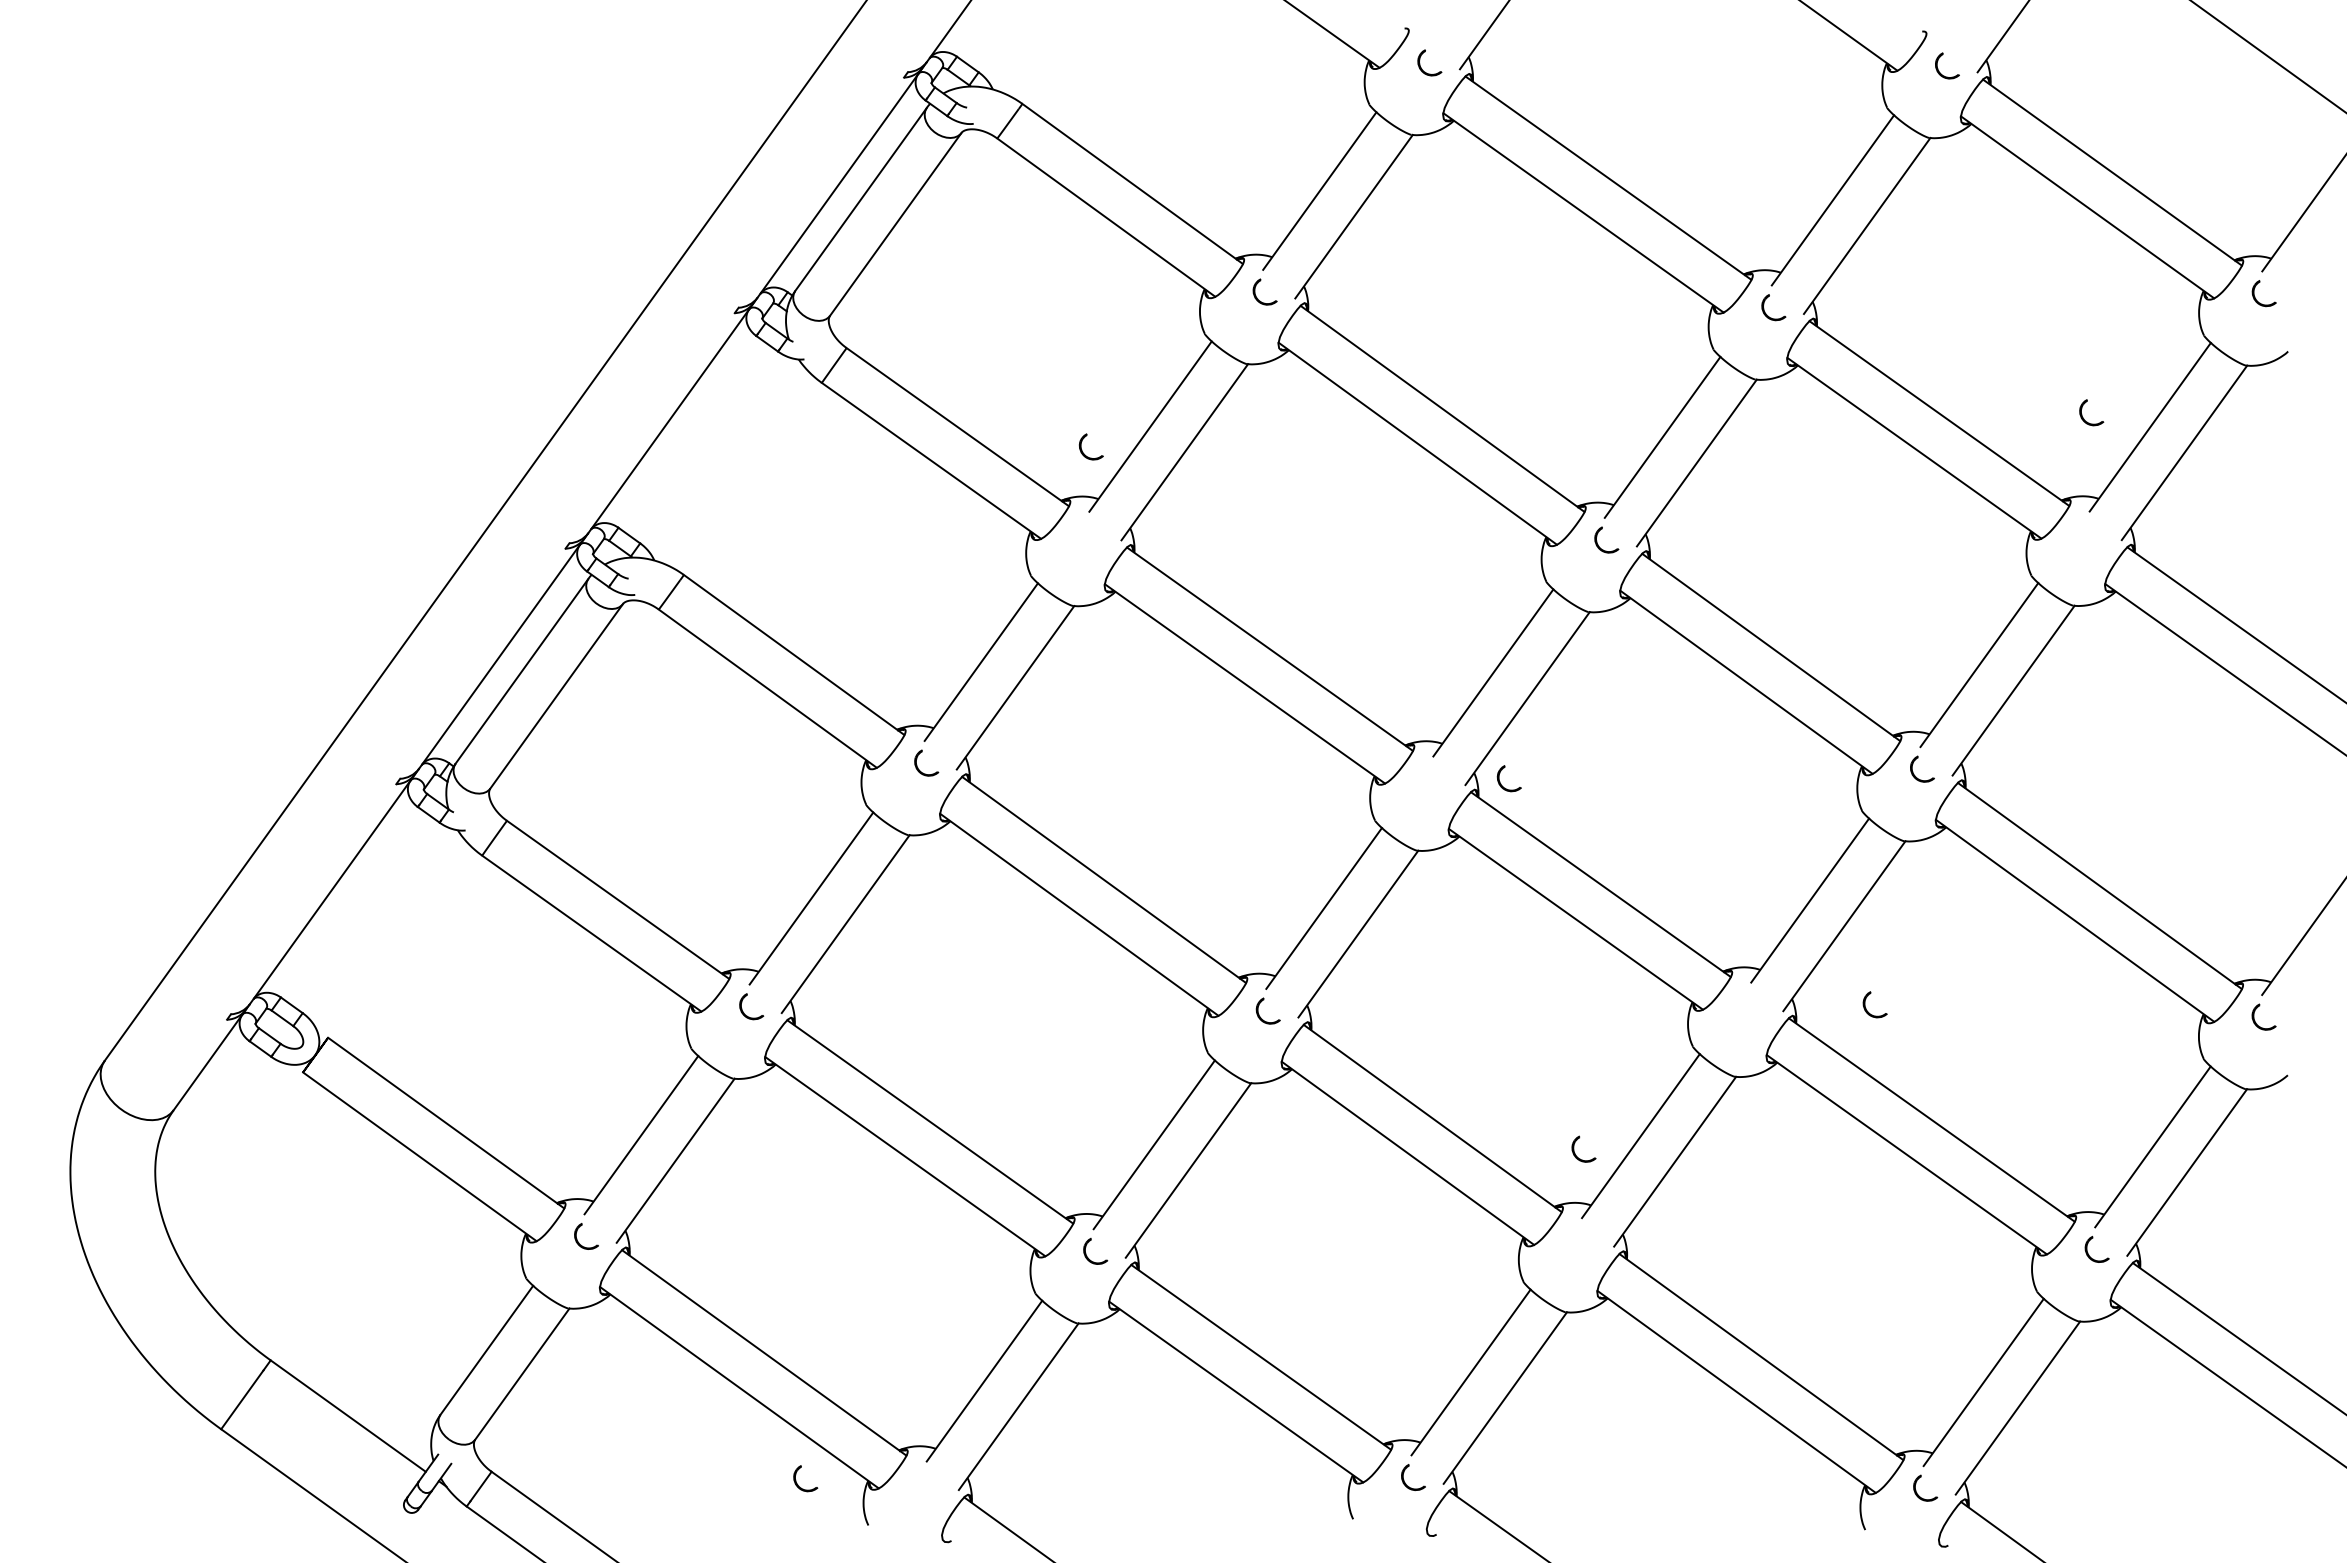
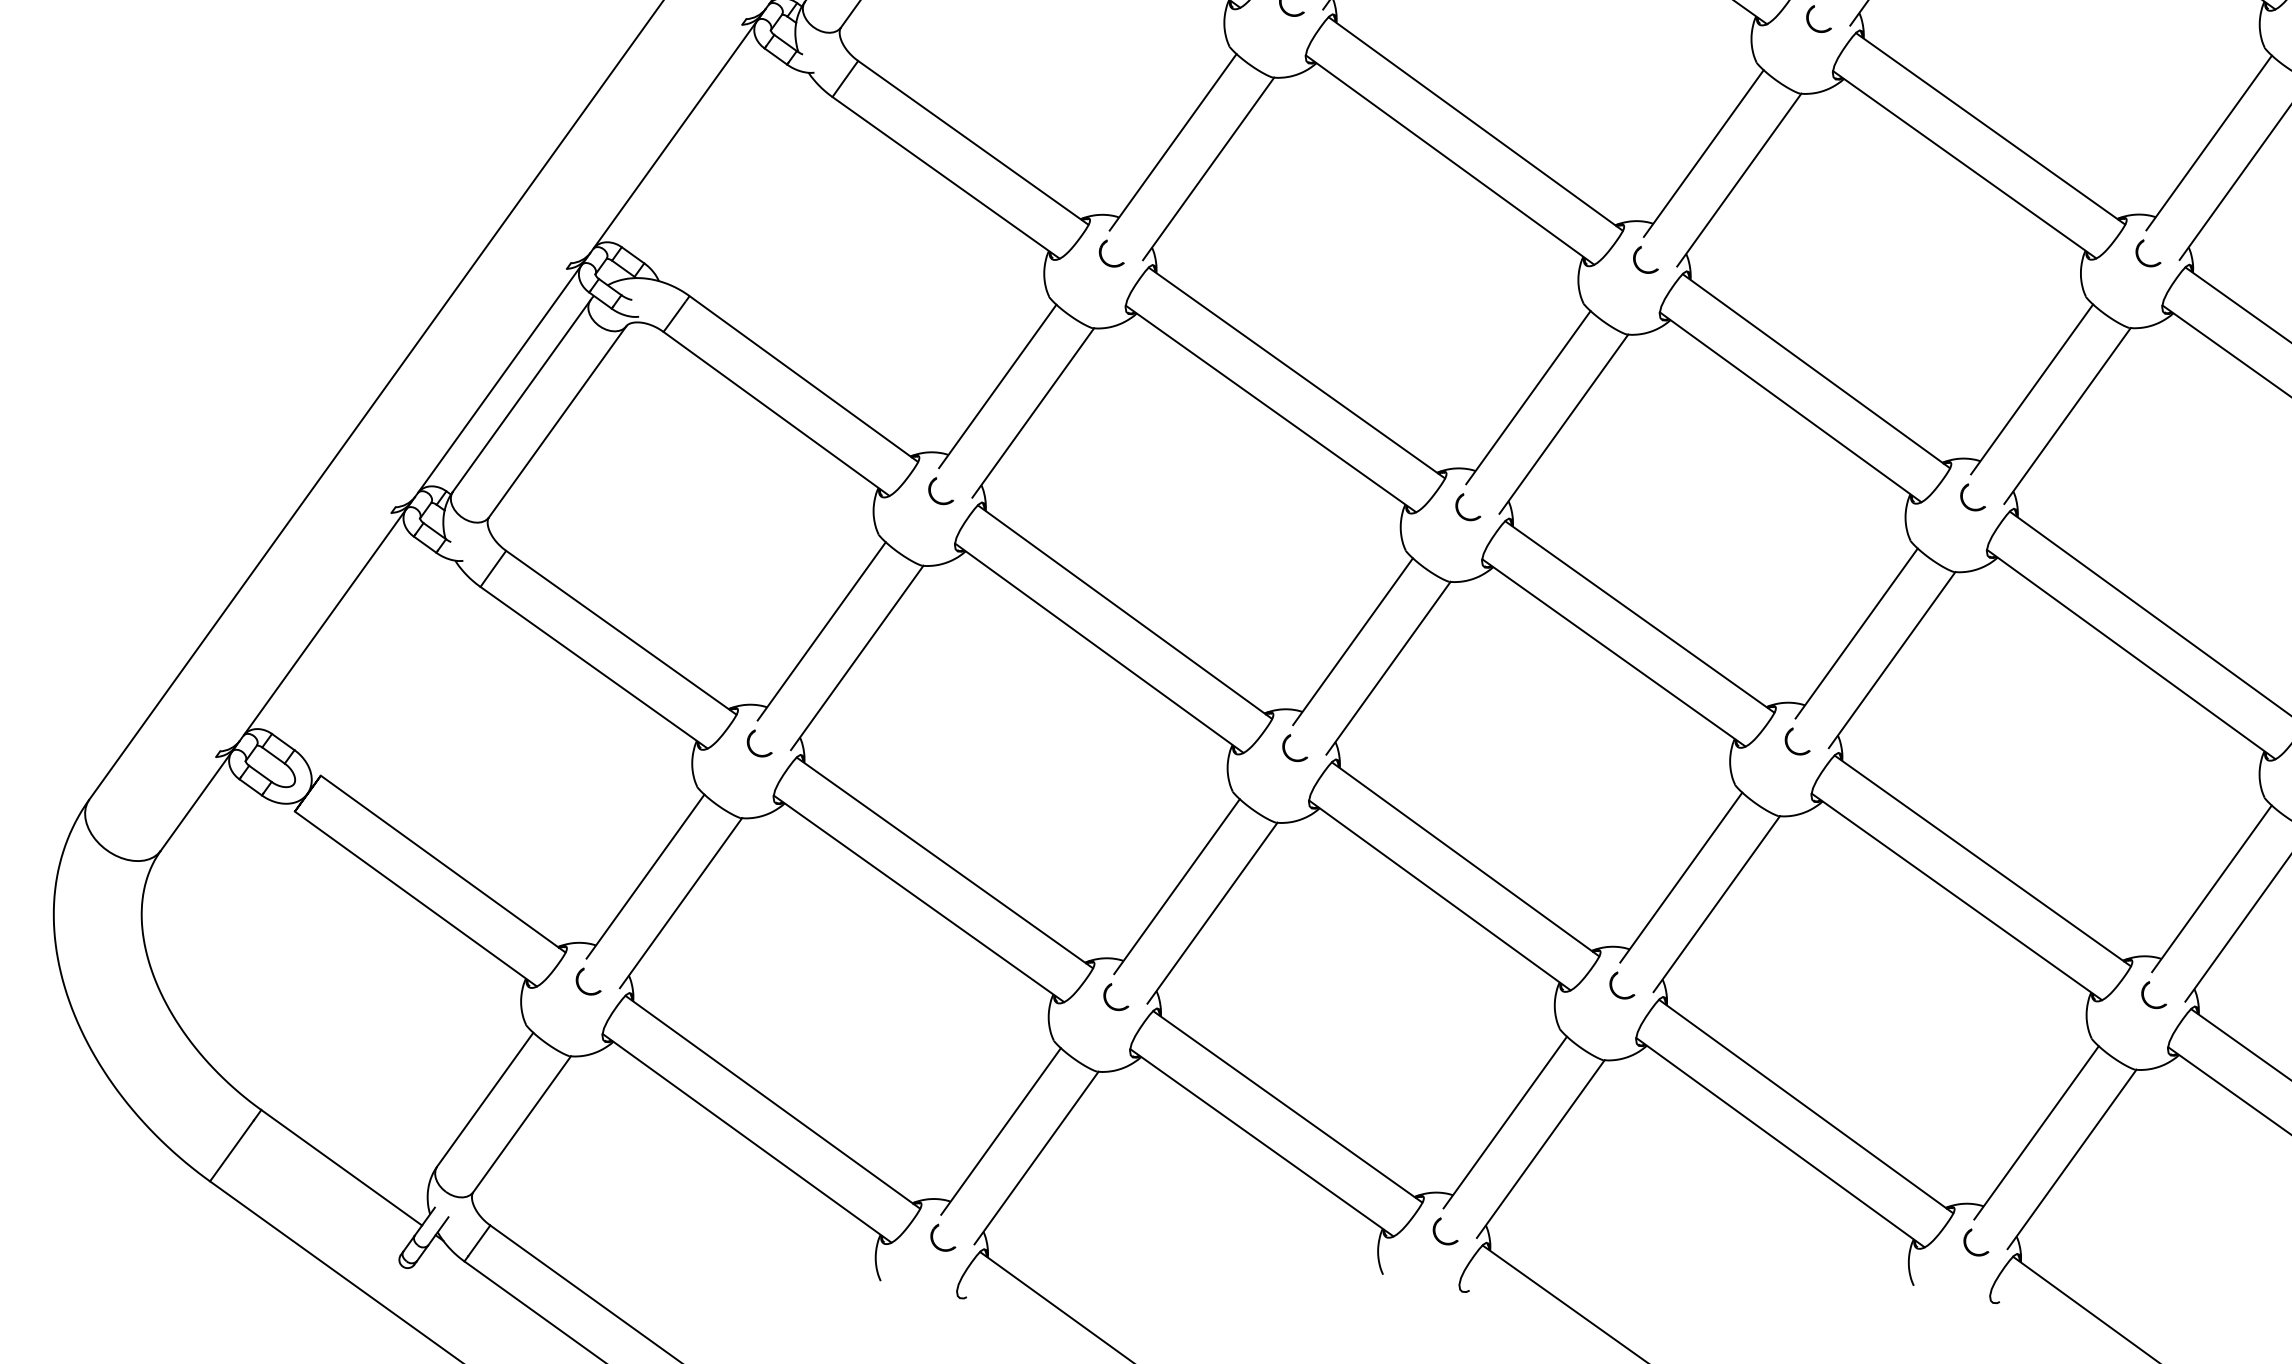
part: (2082, 414) -> (2138, 255), moved
part: (1082, 449) -> (1102, 256), moved
part: (1500, 781) -> (1459, 510), moved
part: (1866, 1008) -> (1788, 745), moved
part: (1574, 1148) -> (1612, 984), moved
part: (796, 1480) -> (933, 1239), moved

